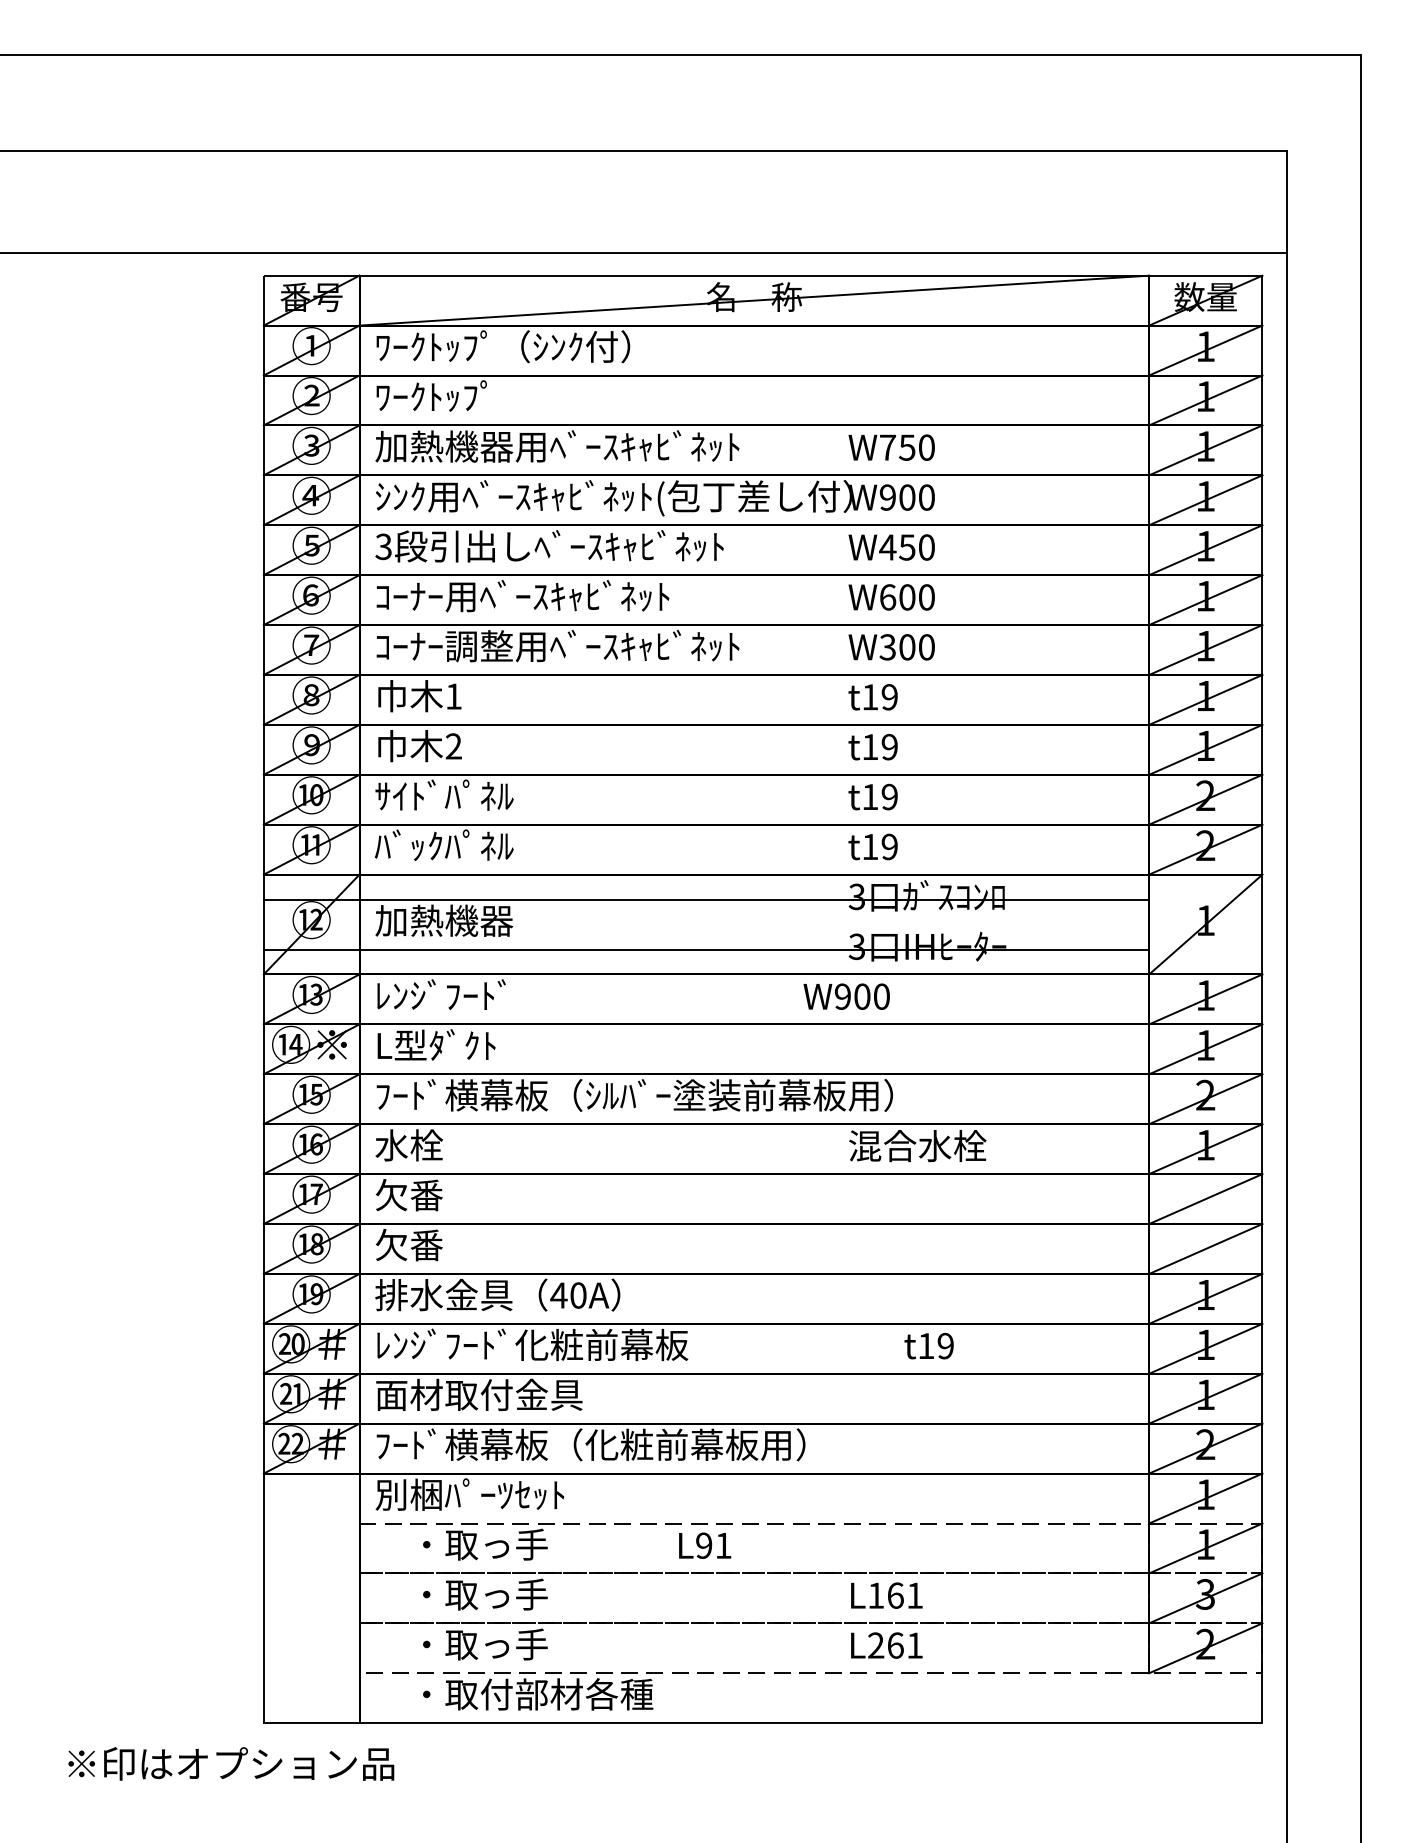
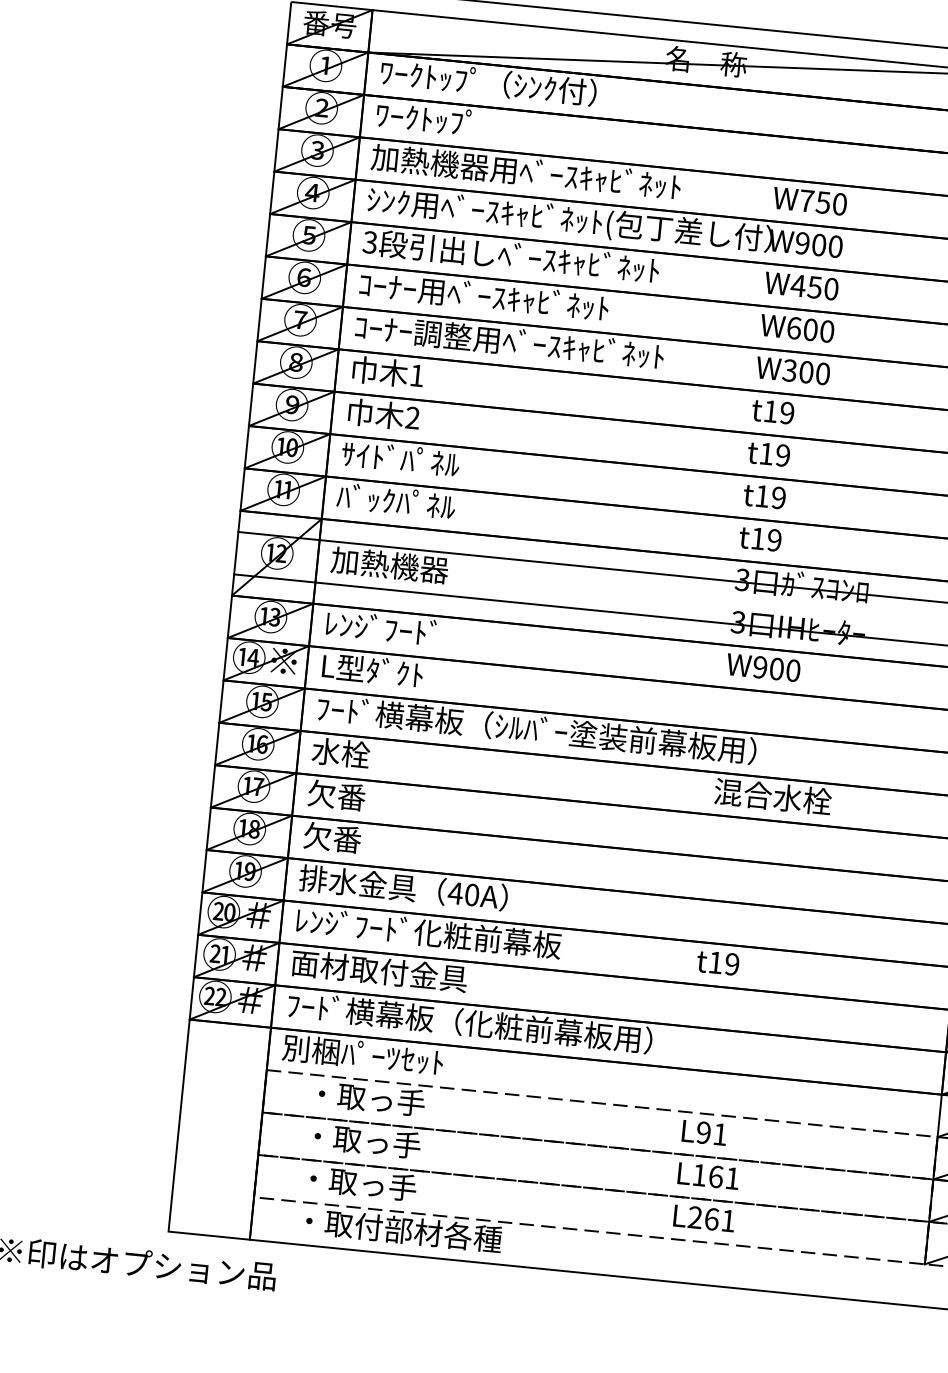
text: (846, 996) -> (763, 667), moved
text: (928, 1345) -> (717, 962), moved
text: (705, 1545) -> (704, 1132), moved

